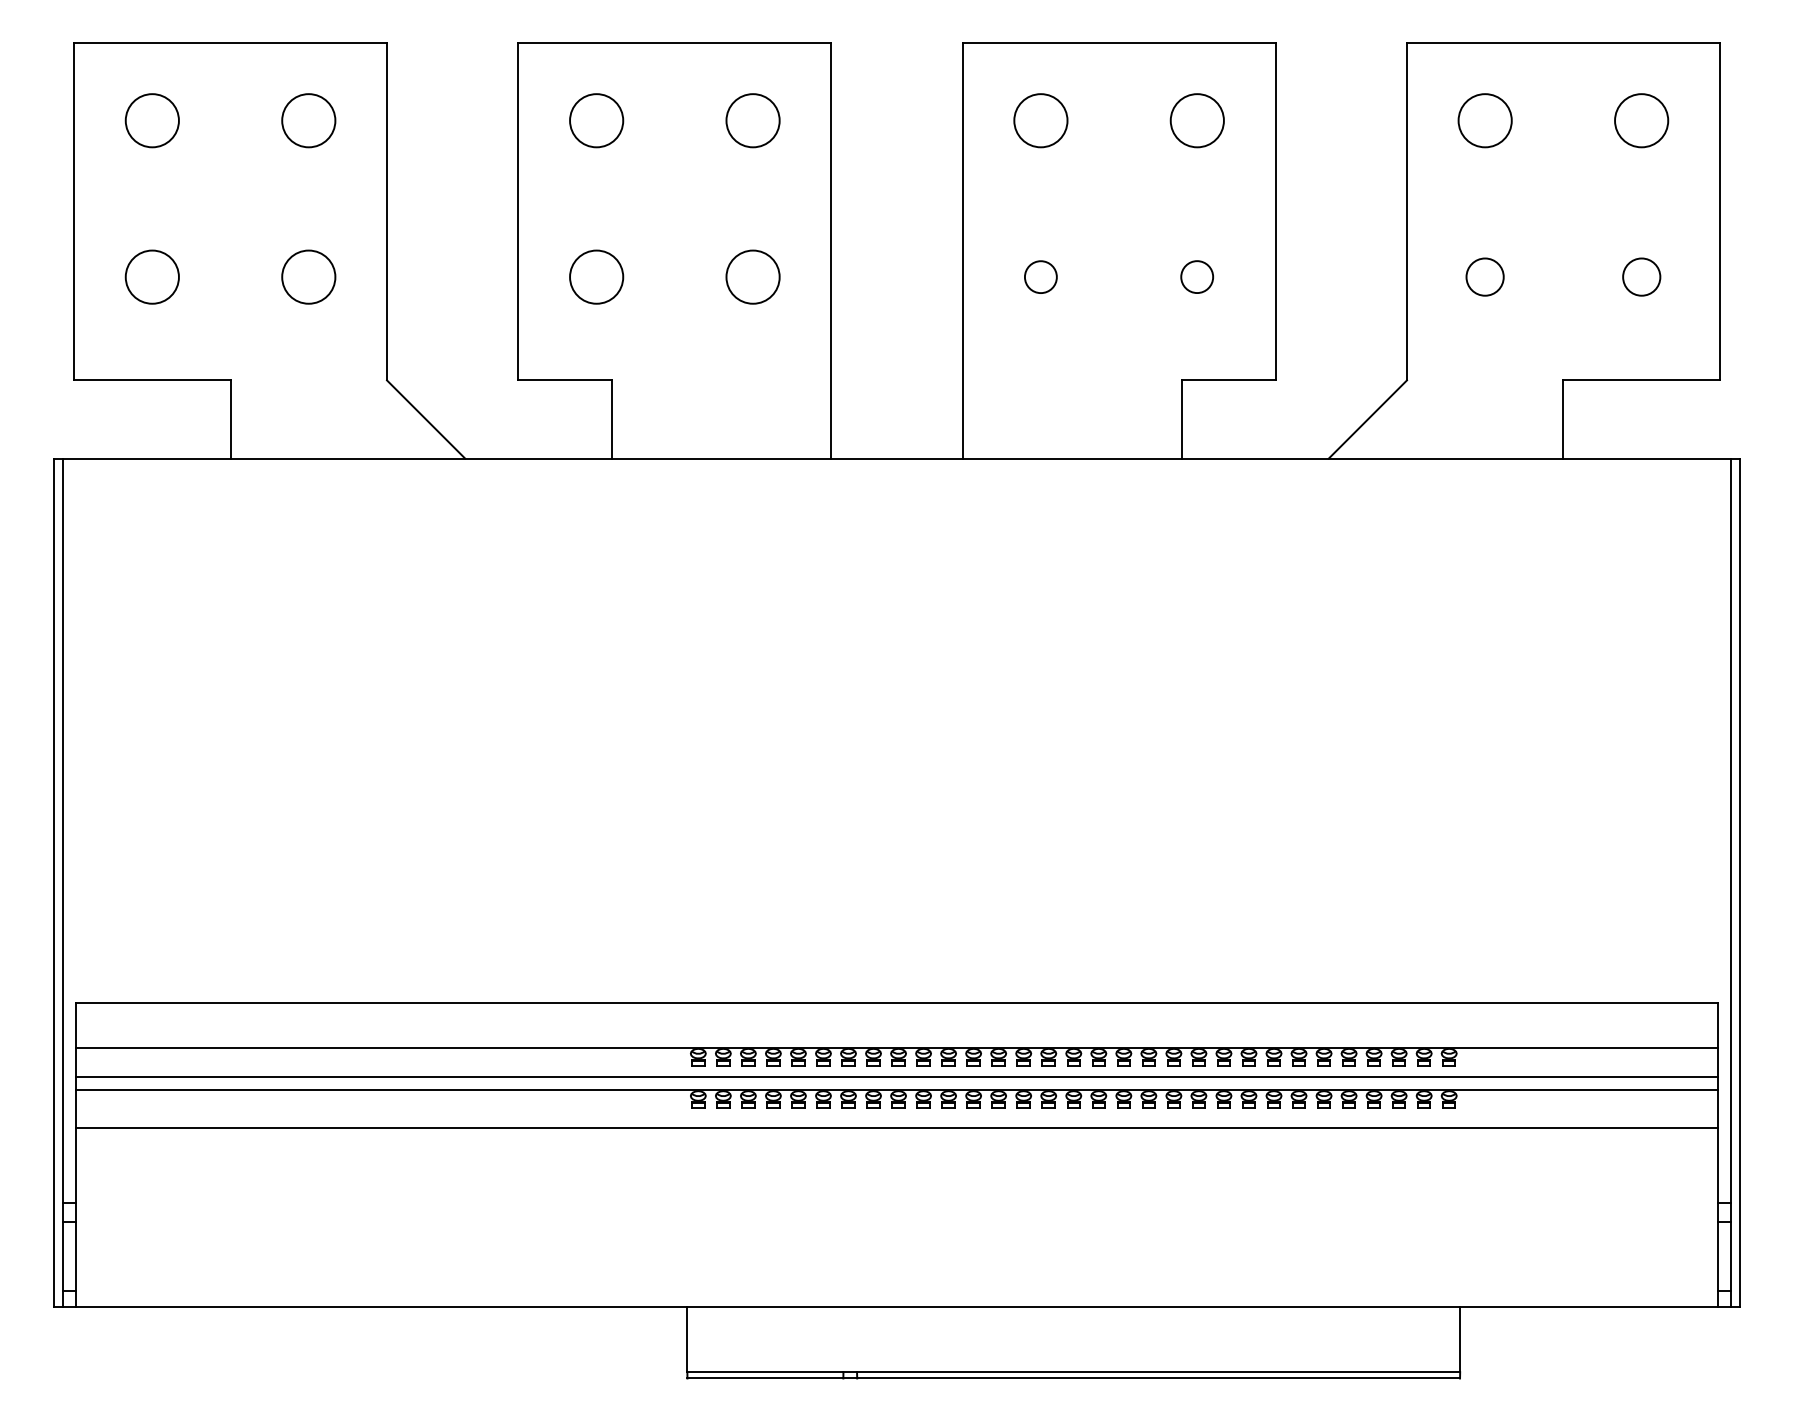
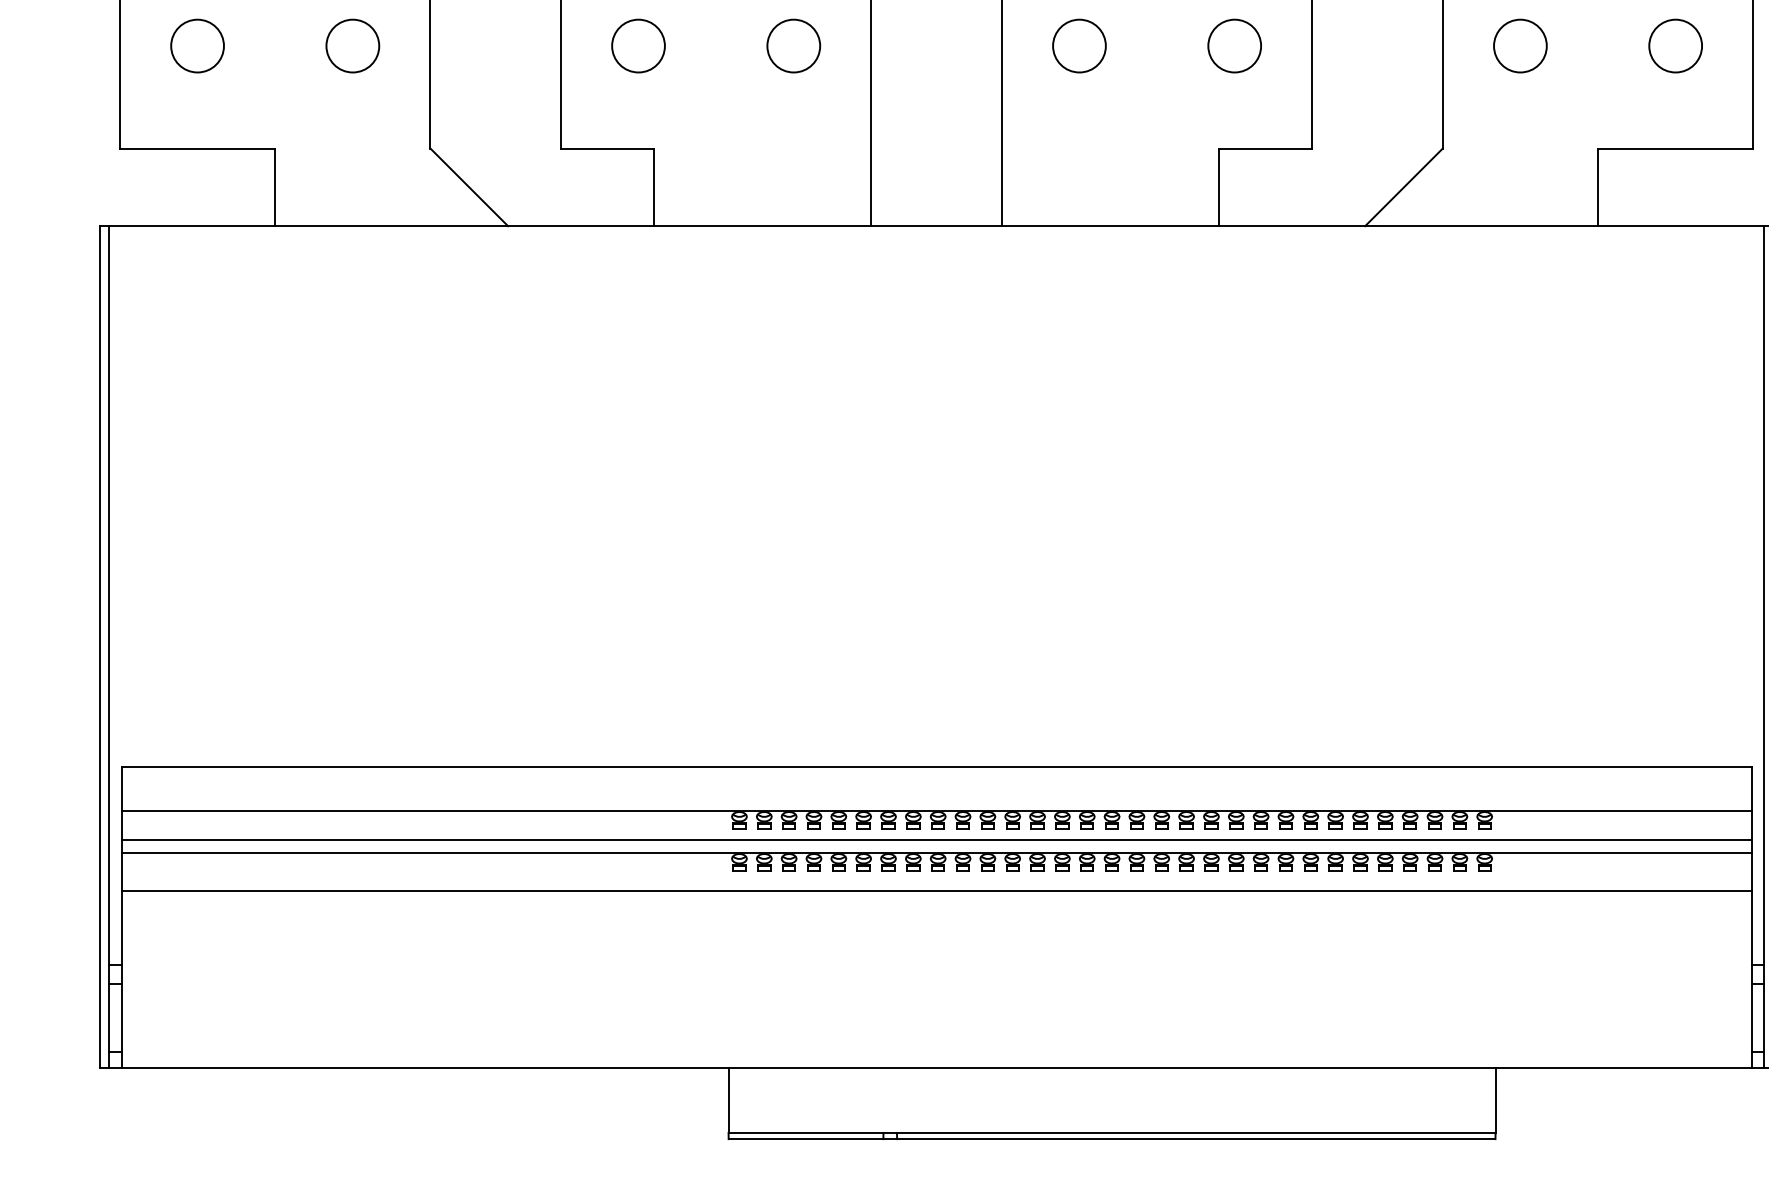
circle: (1040, 276) -> (1079, 45), size x1.67
circle: (1196, 276) -> (1233, 45), size x1.67
circle: (1484, 276) -> (1519, 45), size x1.43
circle: (1641, 276) -> (1675, 45), size x1.43

